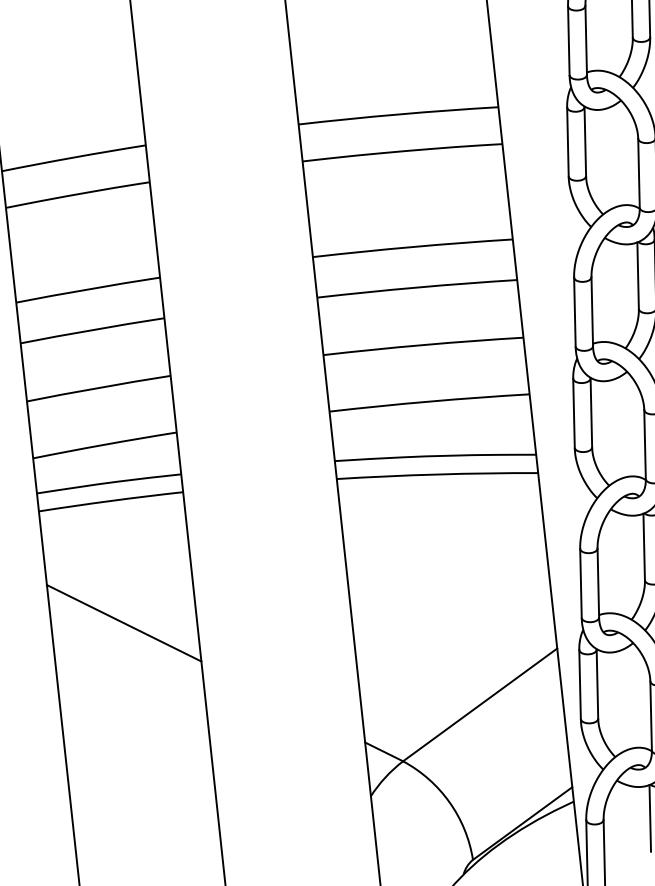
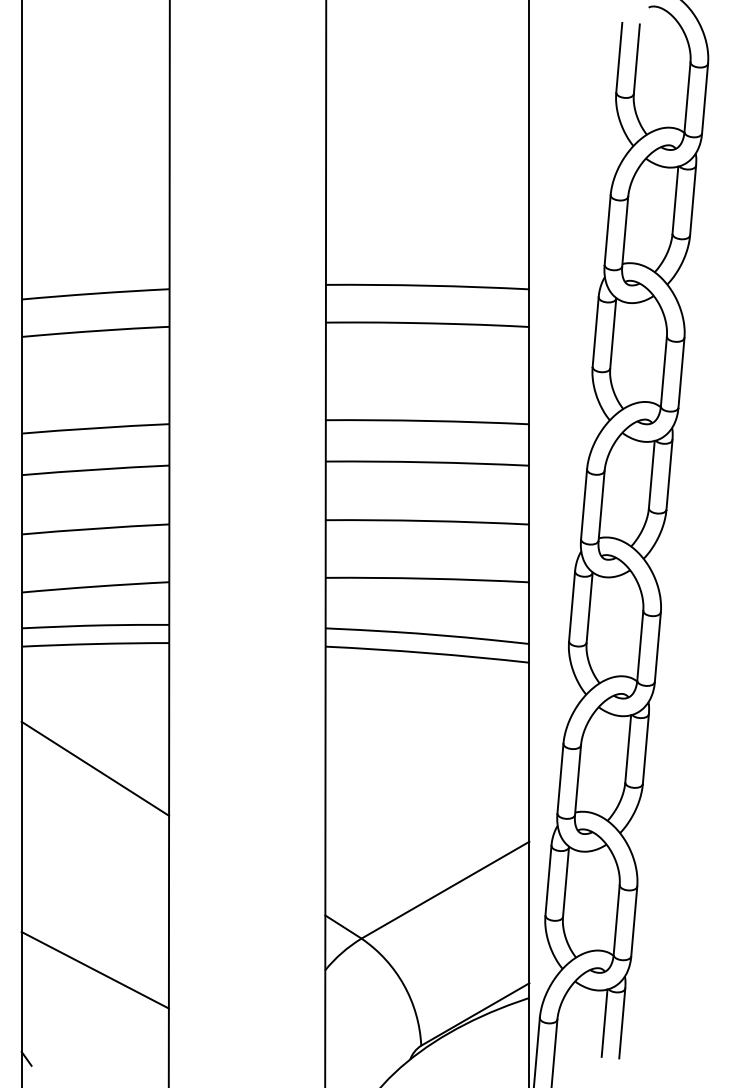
line: (144, 820) -> (94, 969), added

